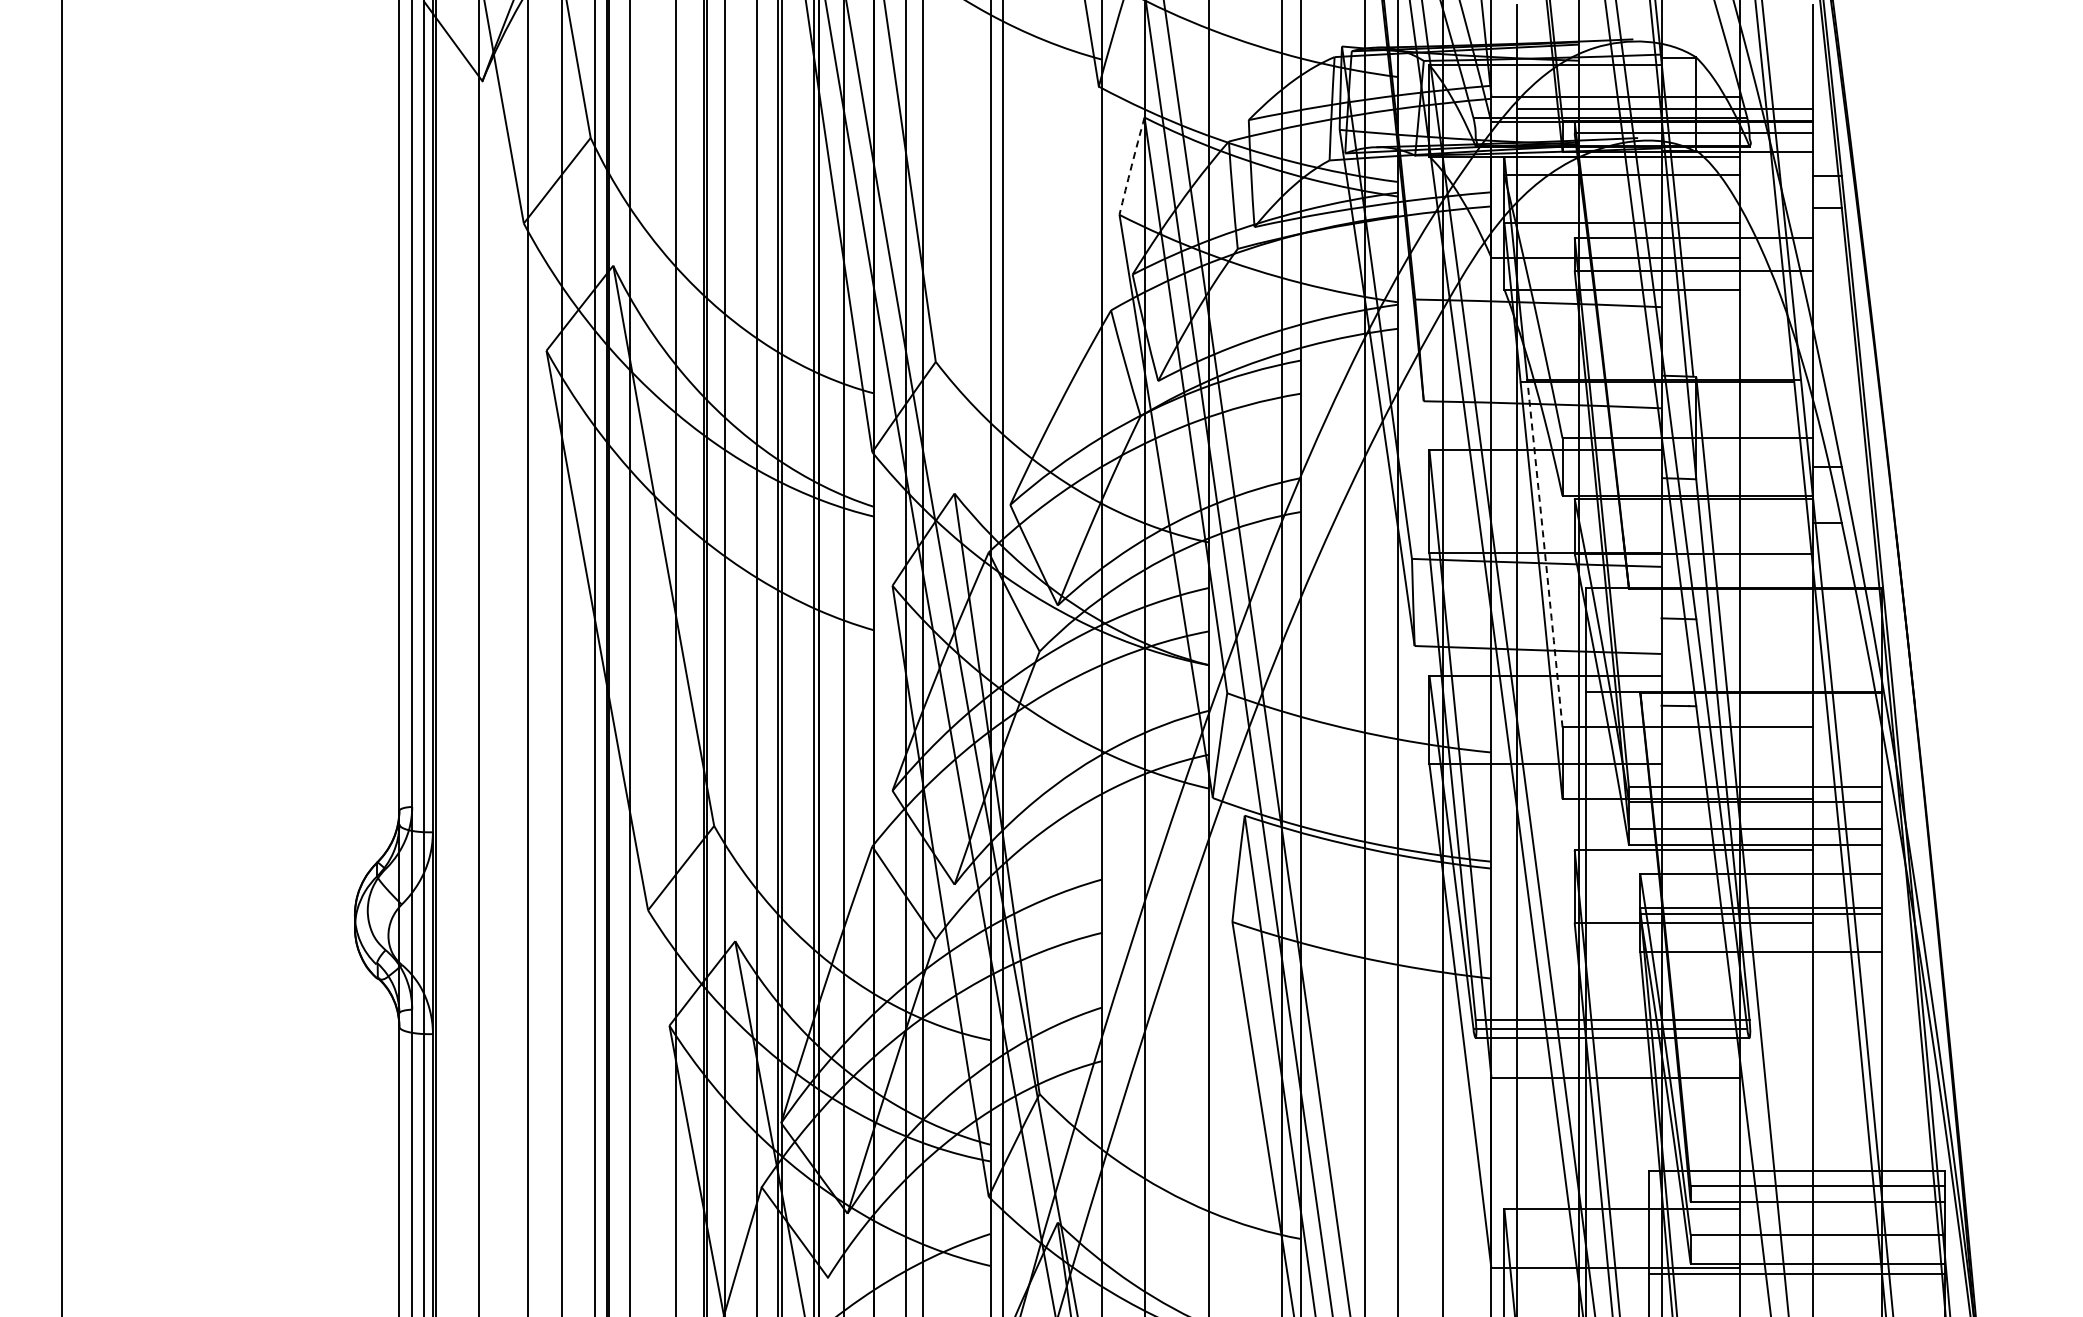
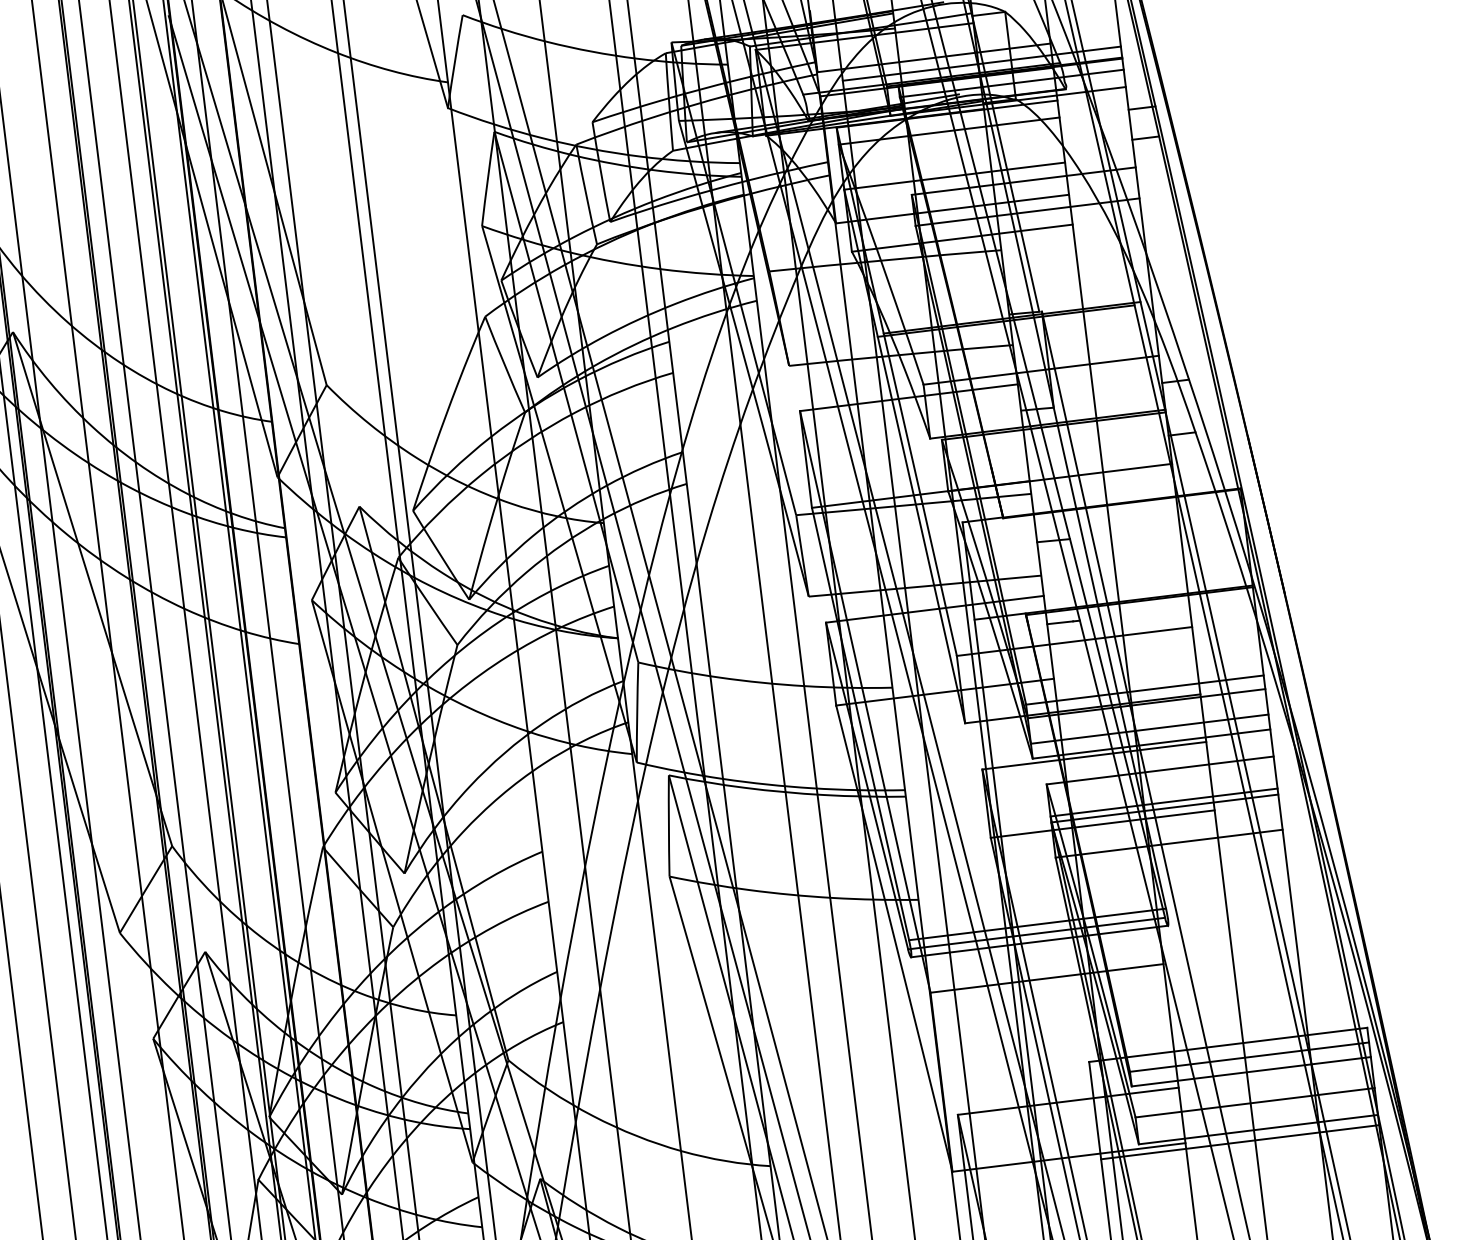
arc: (1131, 166) -> (487, 179), dashed -> solid
arc: (1545, 553) -> (920, 494), dashed -> solid

